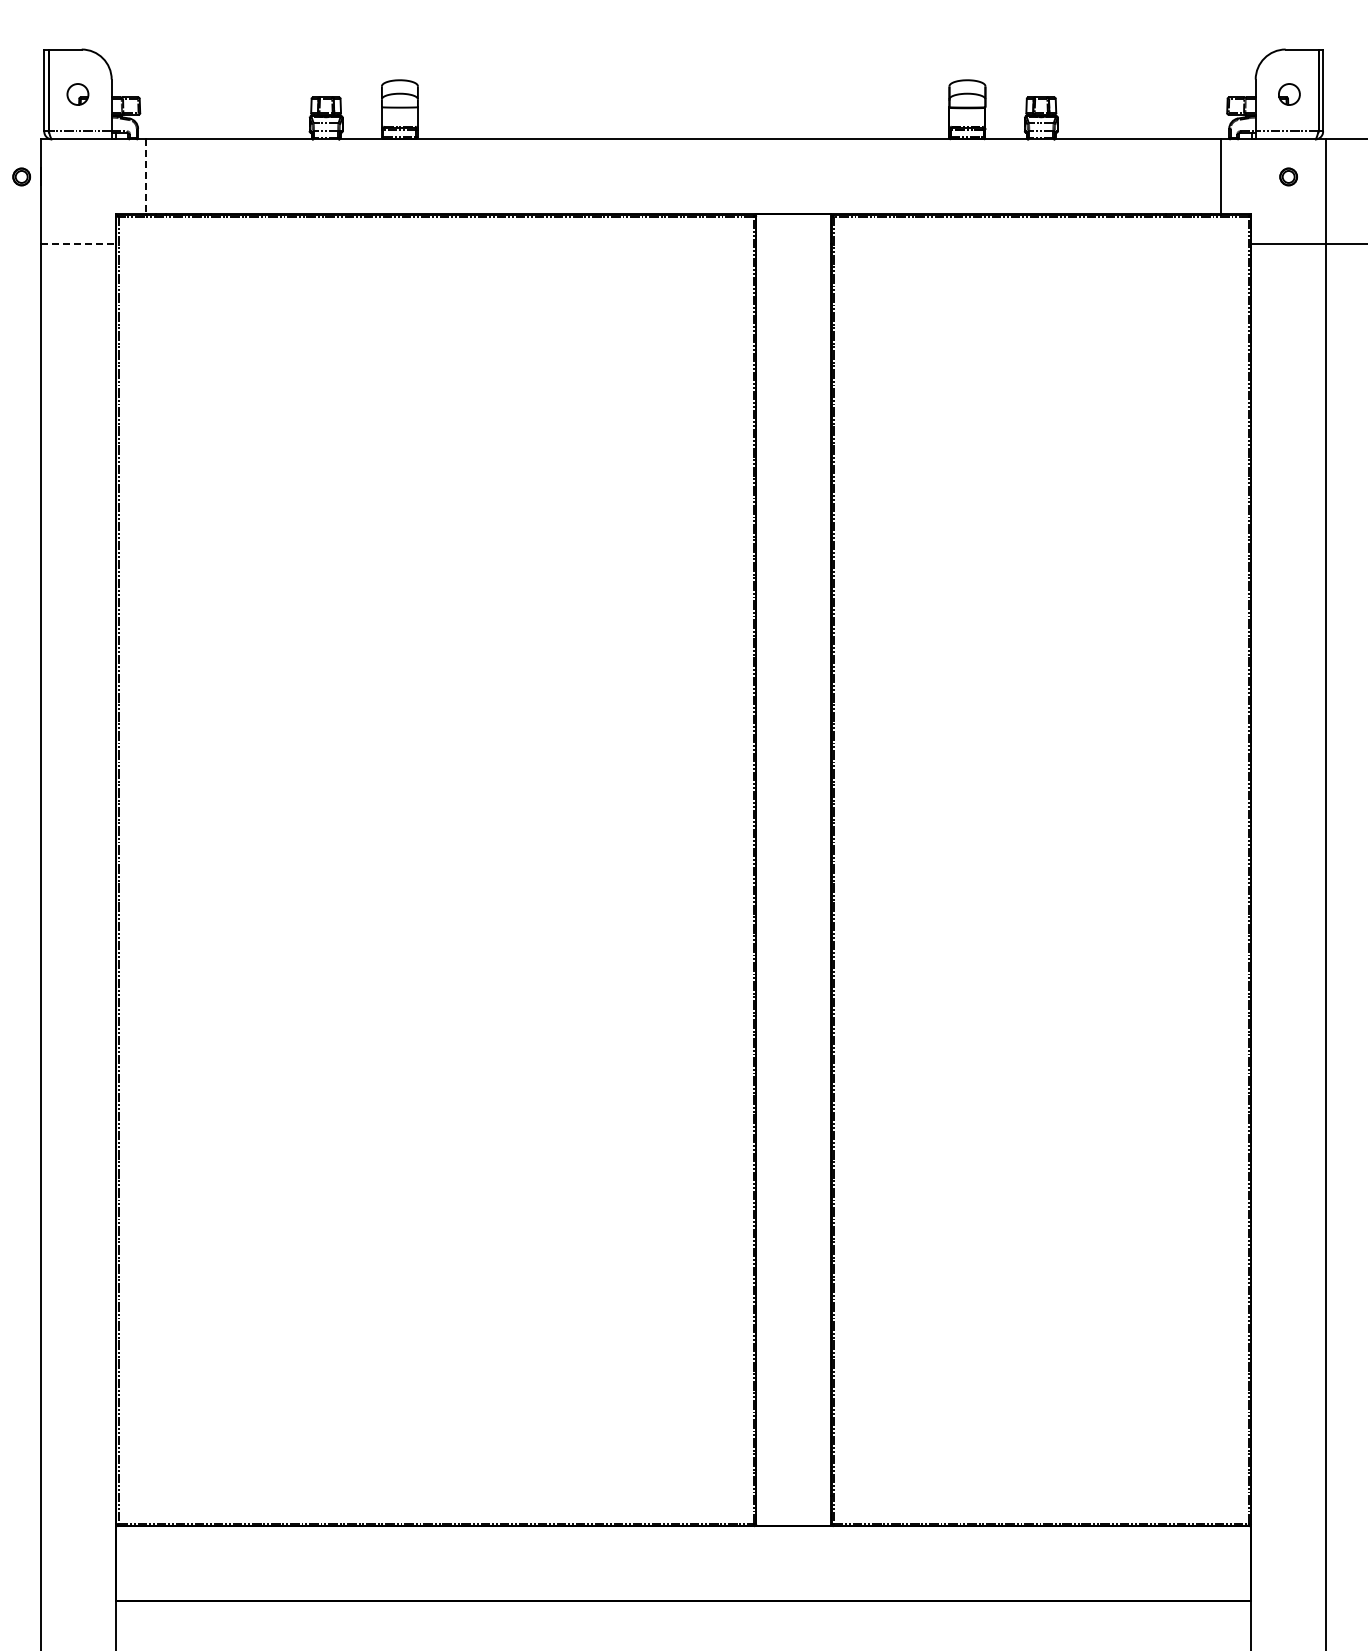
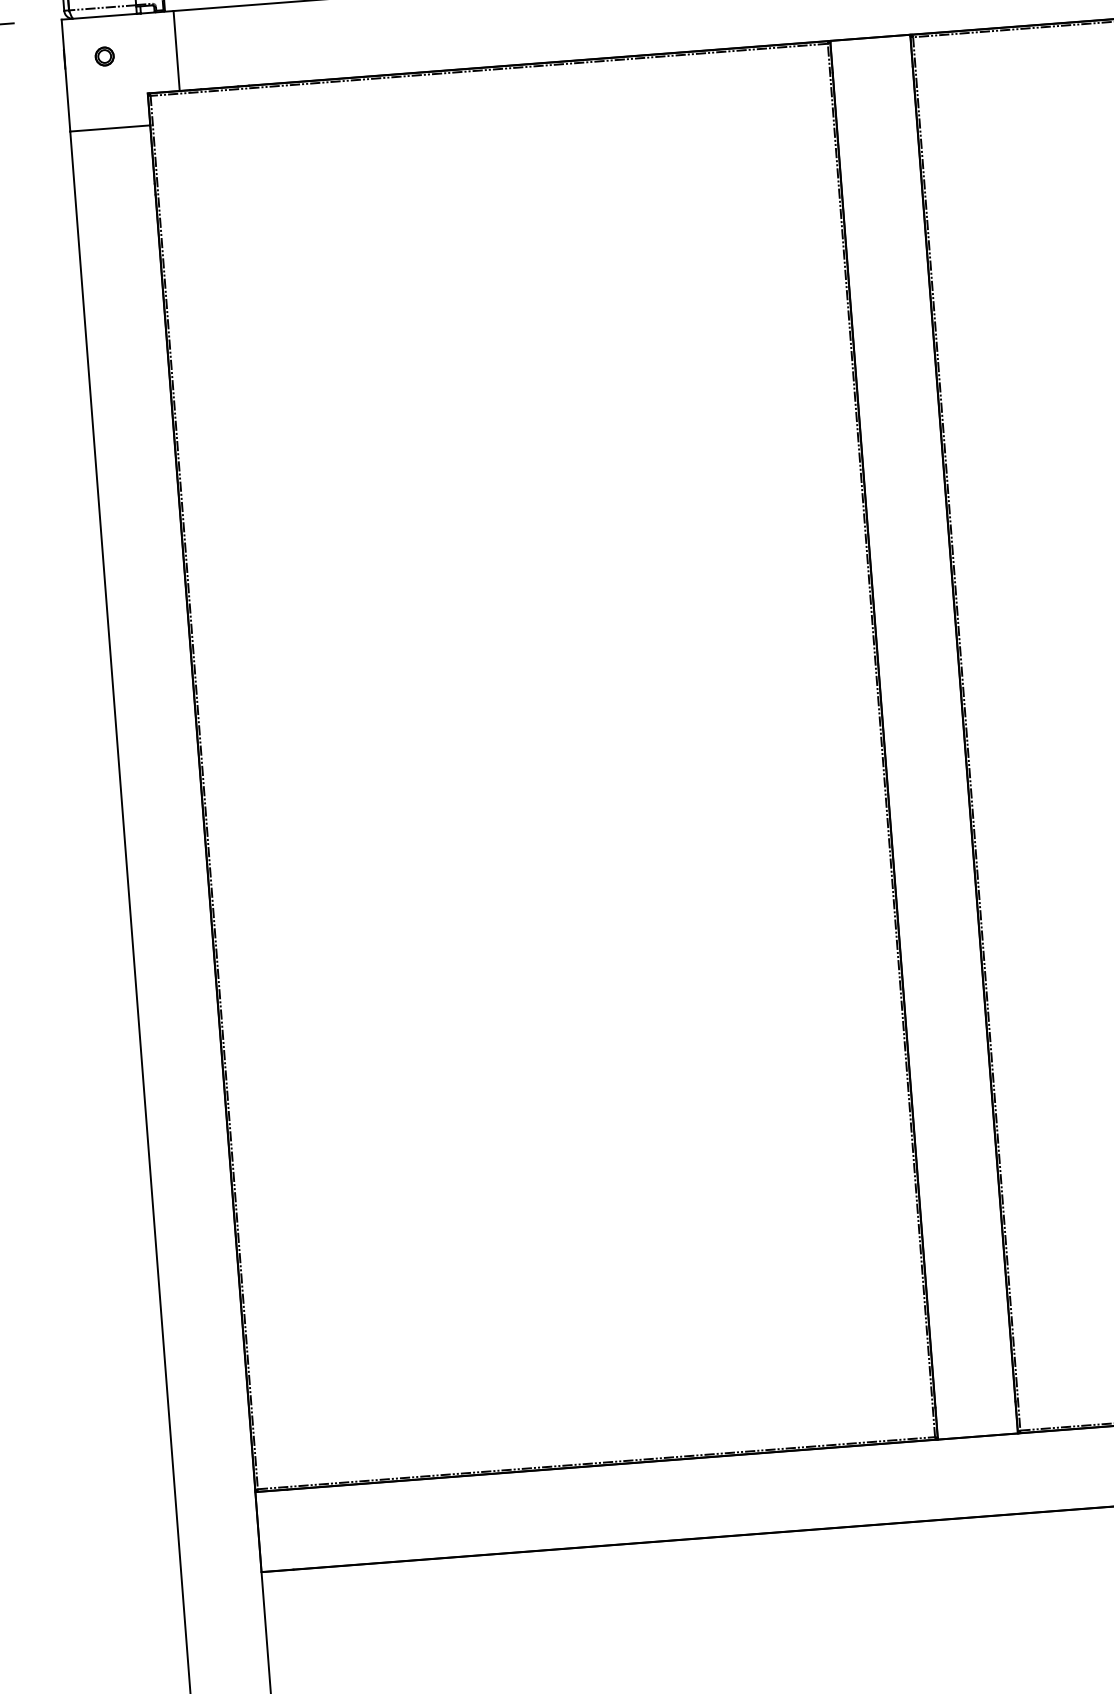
part: (21, 176) -> (104, 56), moved
line: (146, 177) -> (177, 51), dashed -> solid
line: (79, 244) -> (111, 128), dashed -> solid

